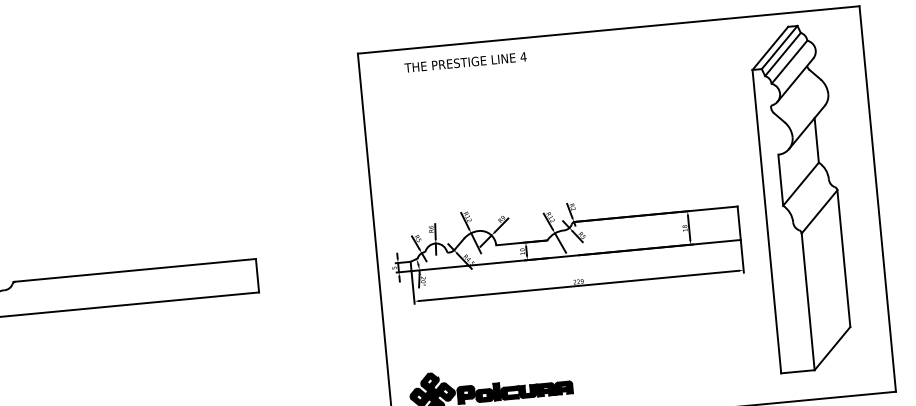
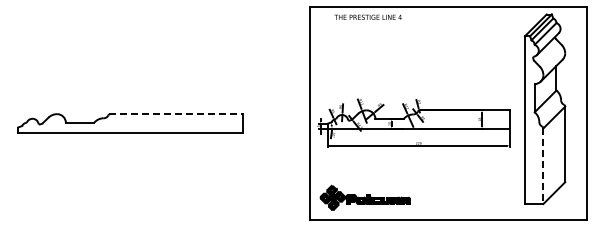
line: (135, 271) -> (176, 114), solid -> dashed
line: (808, 302) -> (543, 166), solid -> dashed

